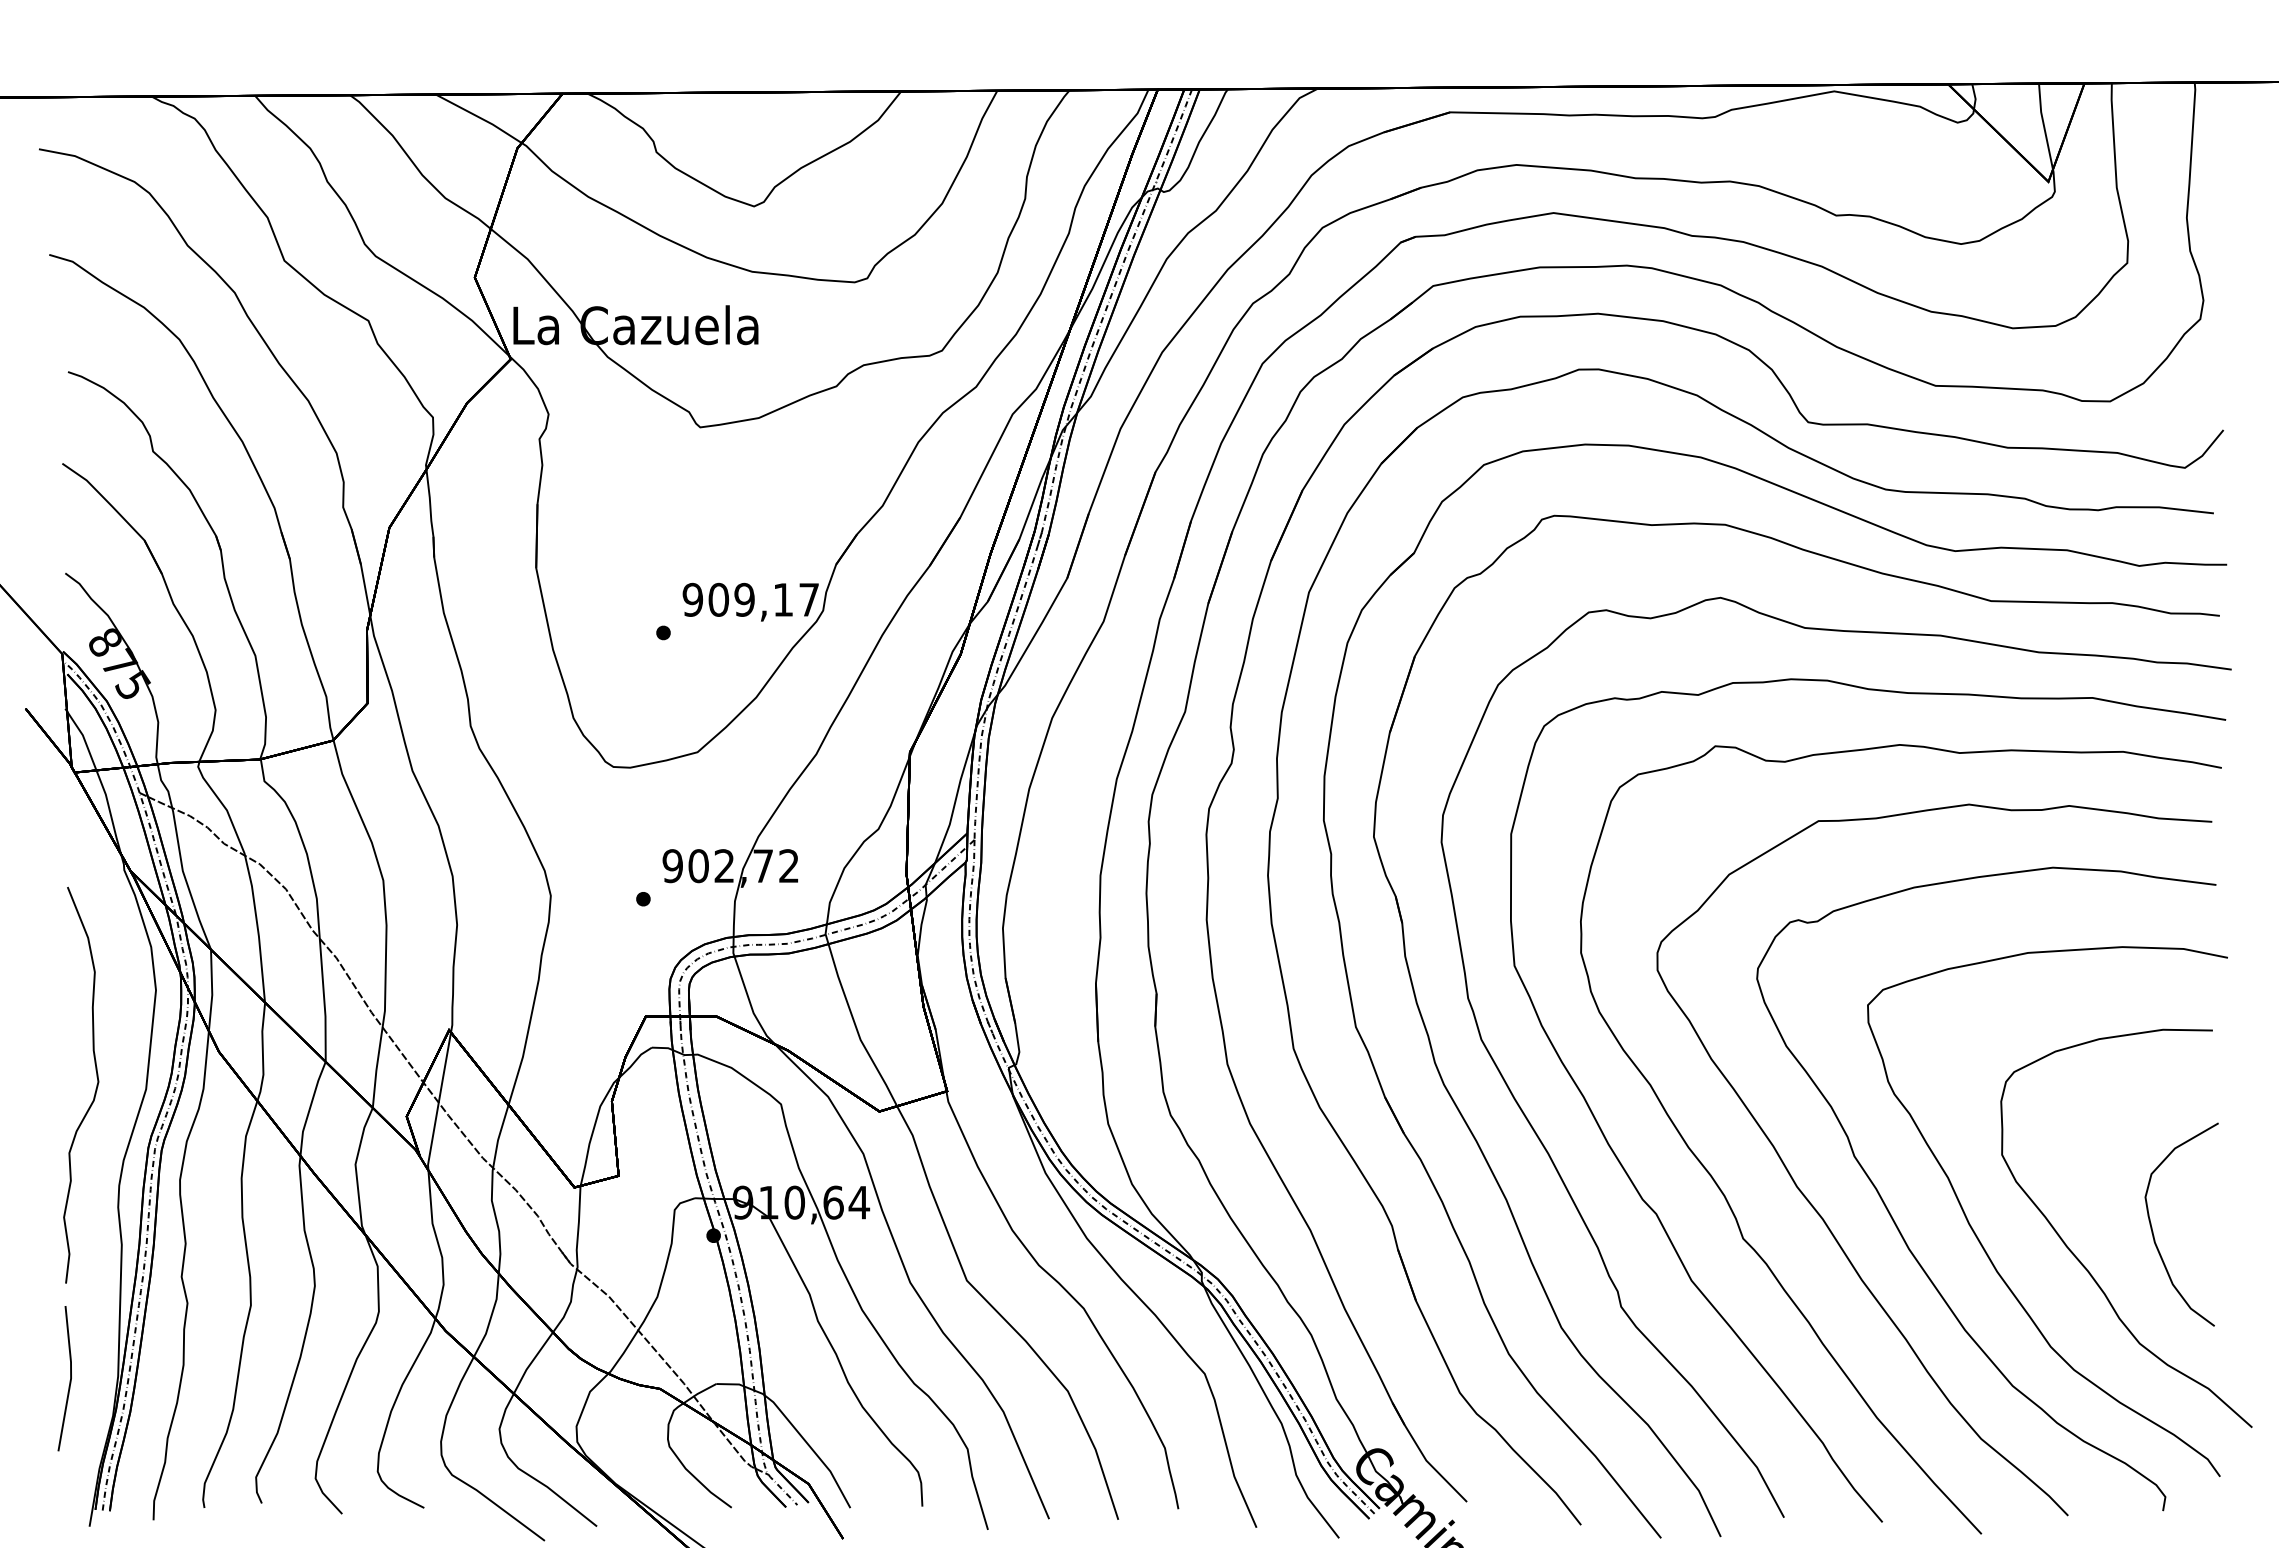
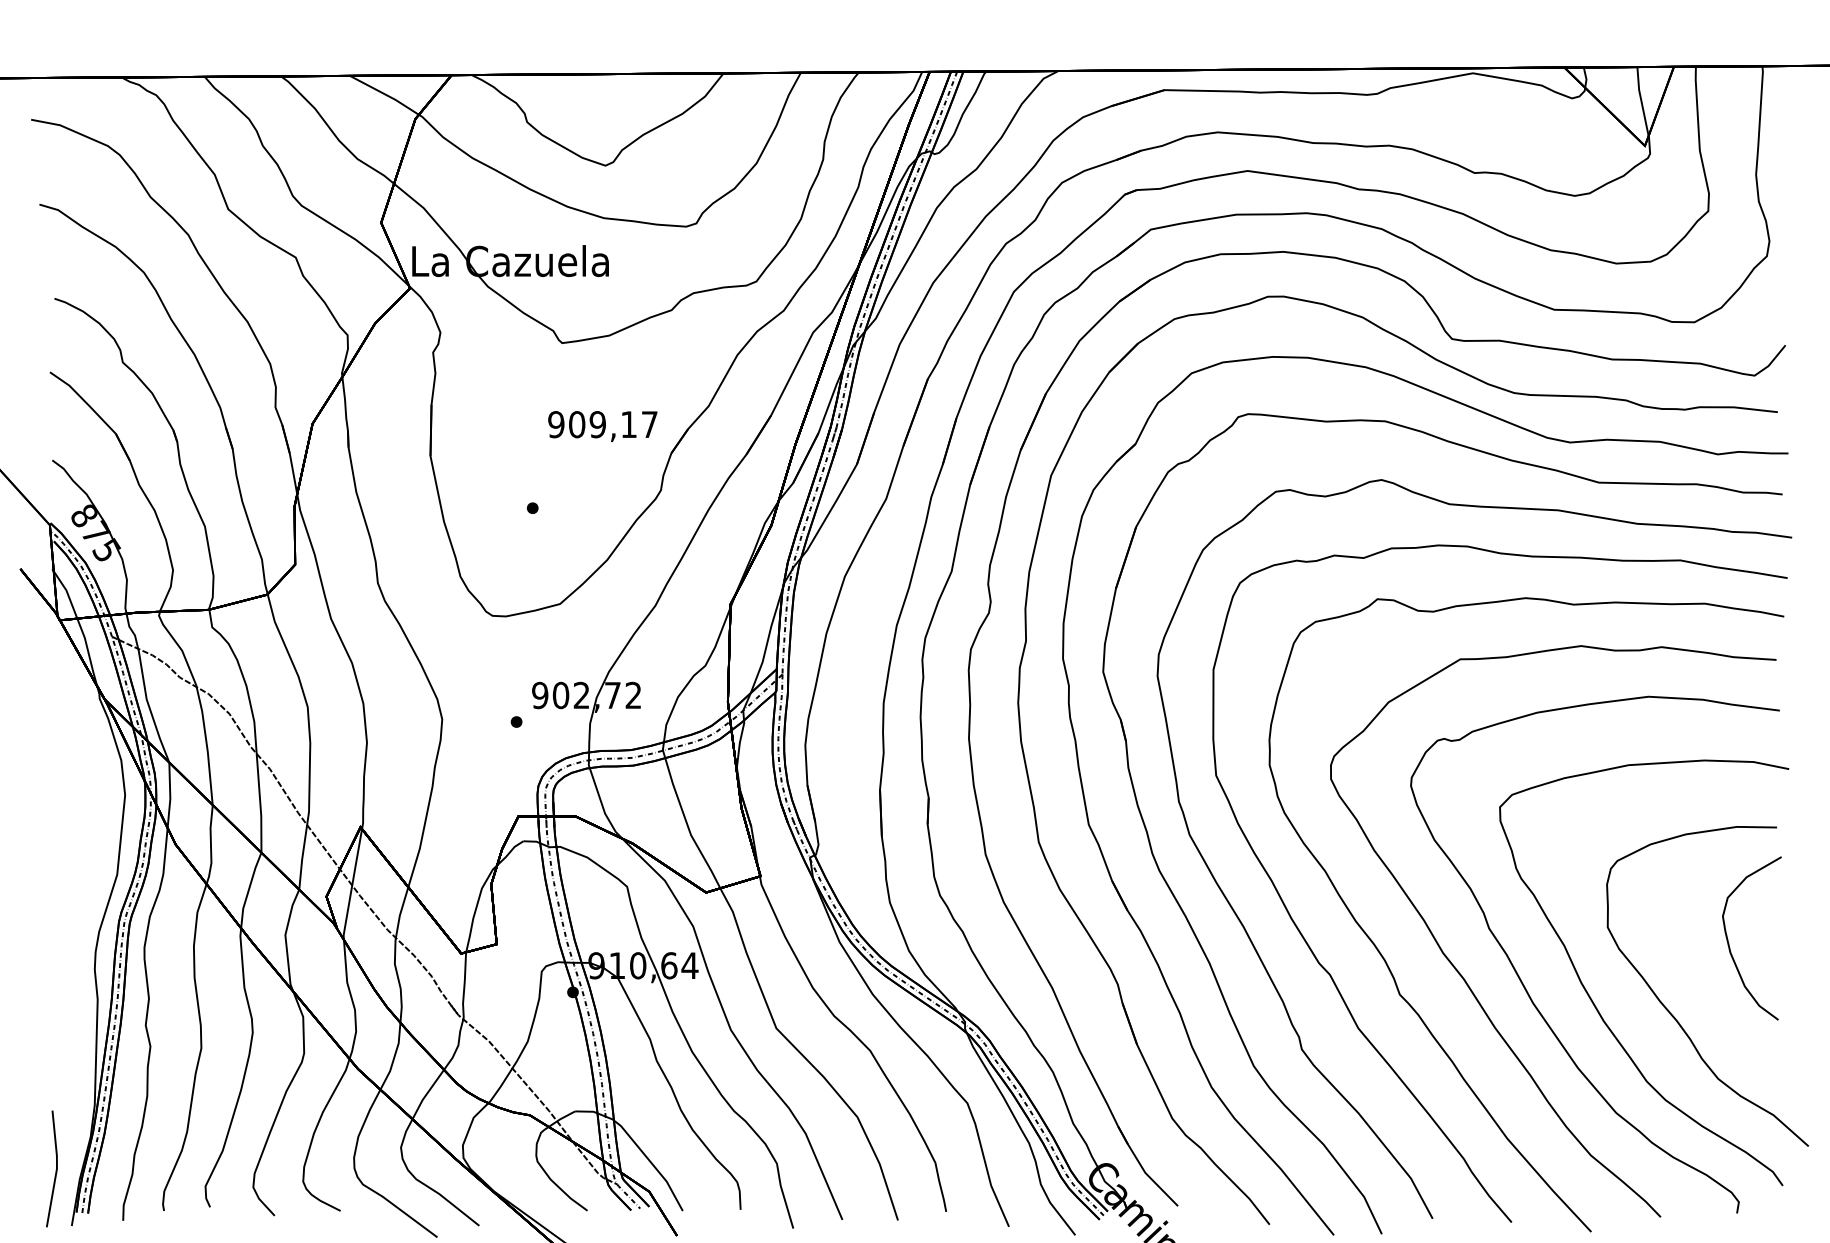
text: (750, 601) -> (602, 425), moved
curve: (95, 1088) -> (76, 874), removed
curve: (2153, 1231) -> (1729, 943), moved
line: (69, 1380) -> (55, 1170), moved

